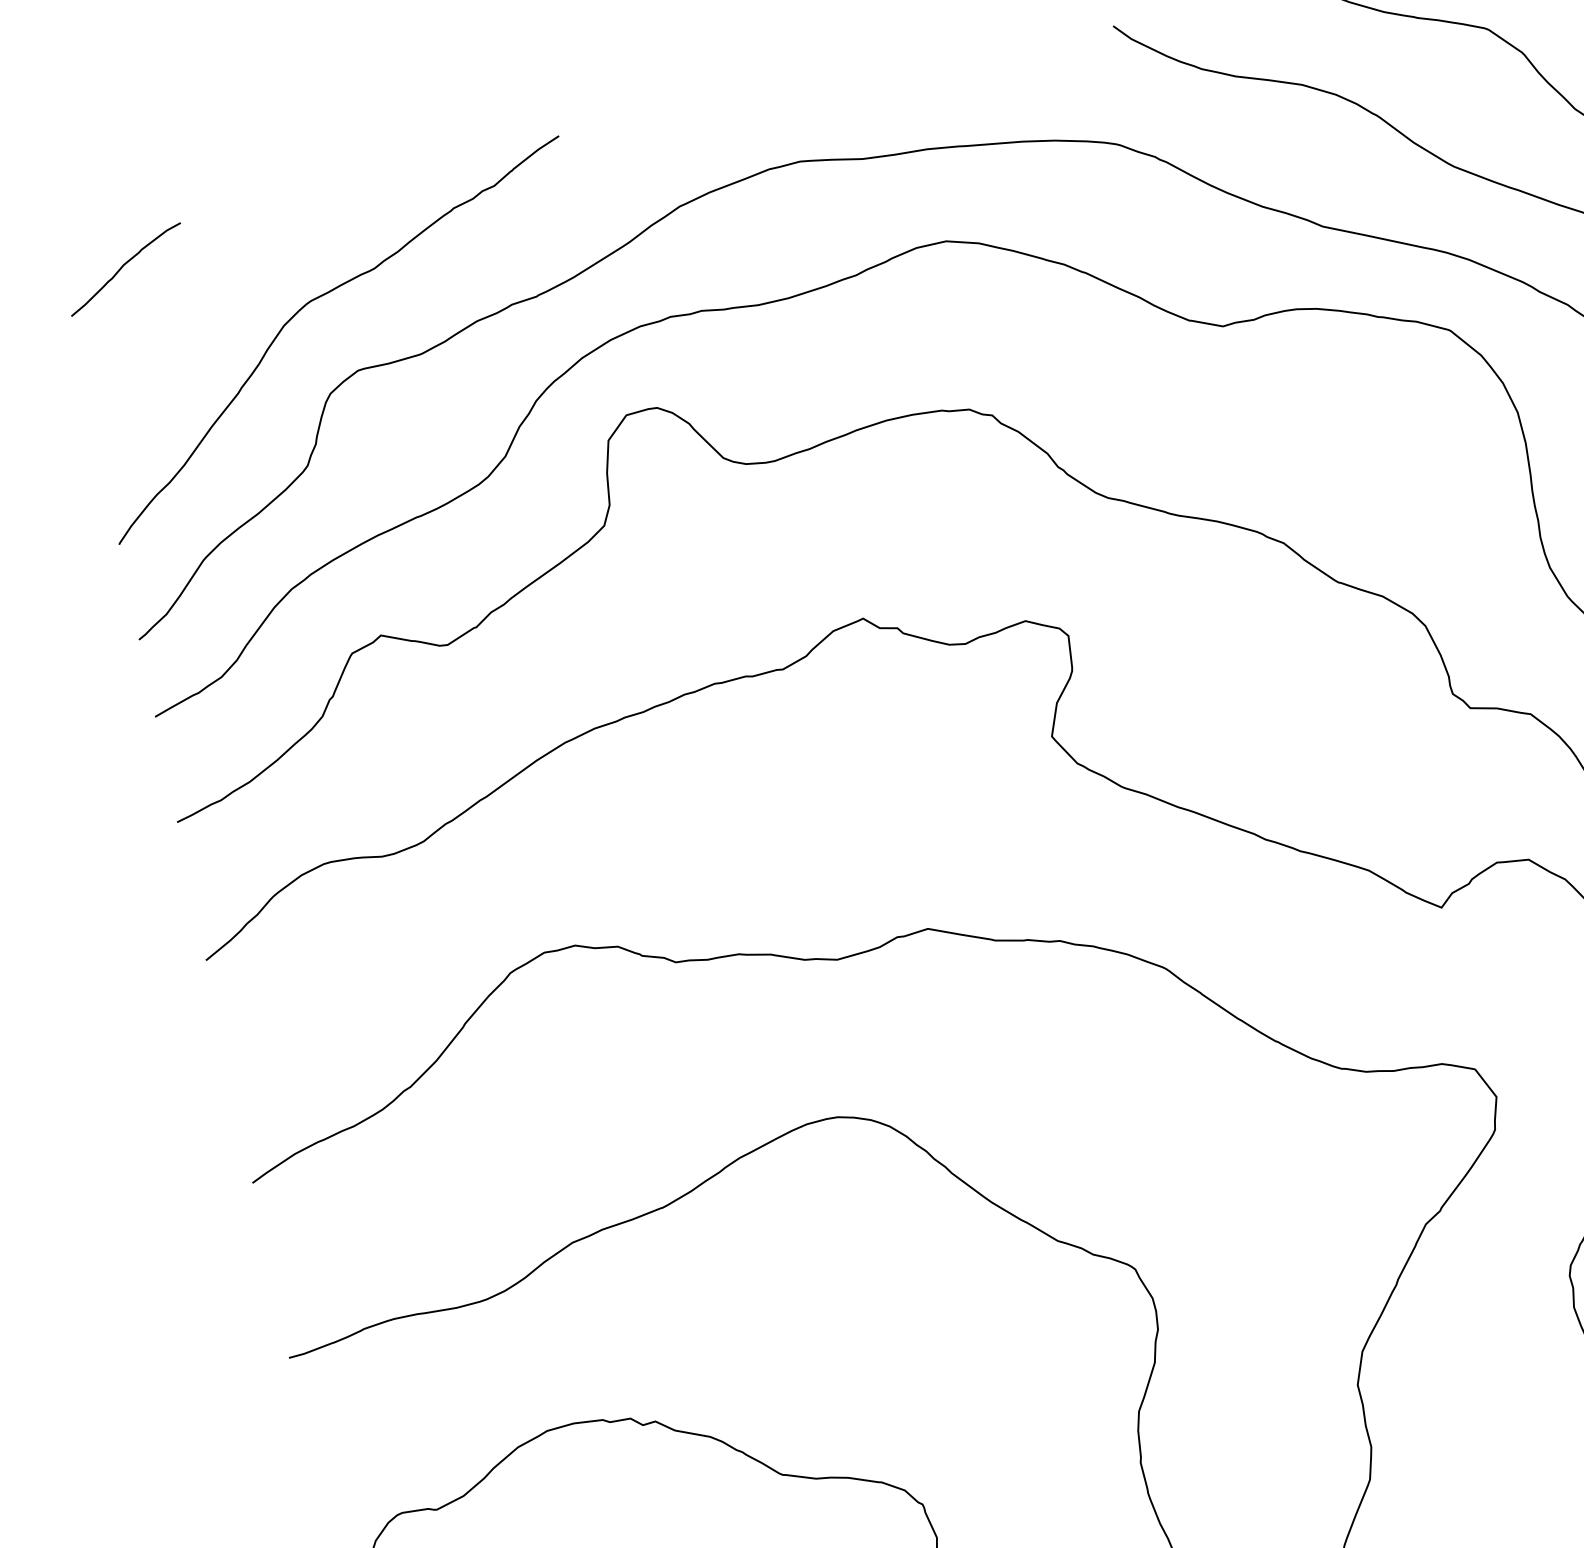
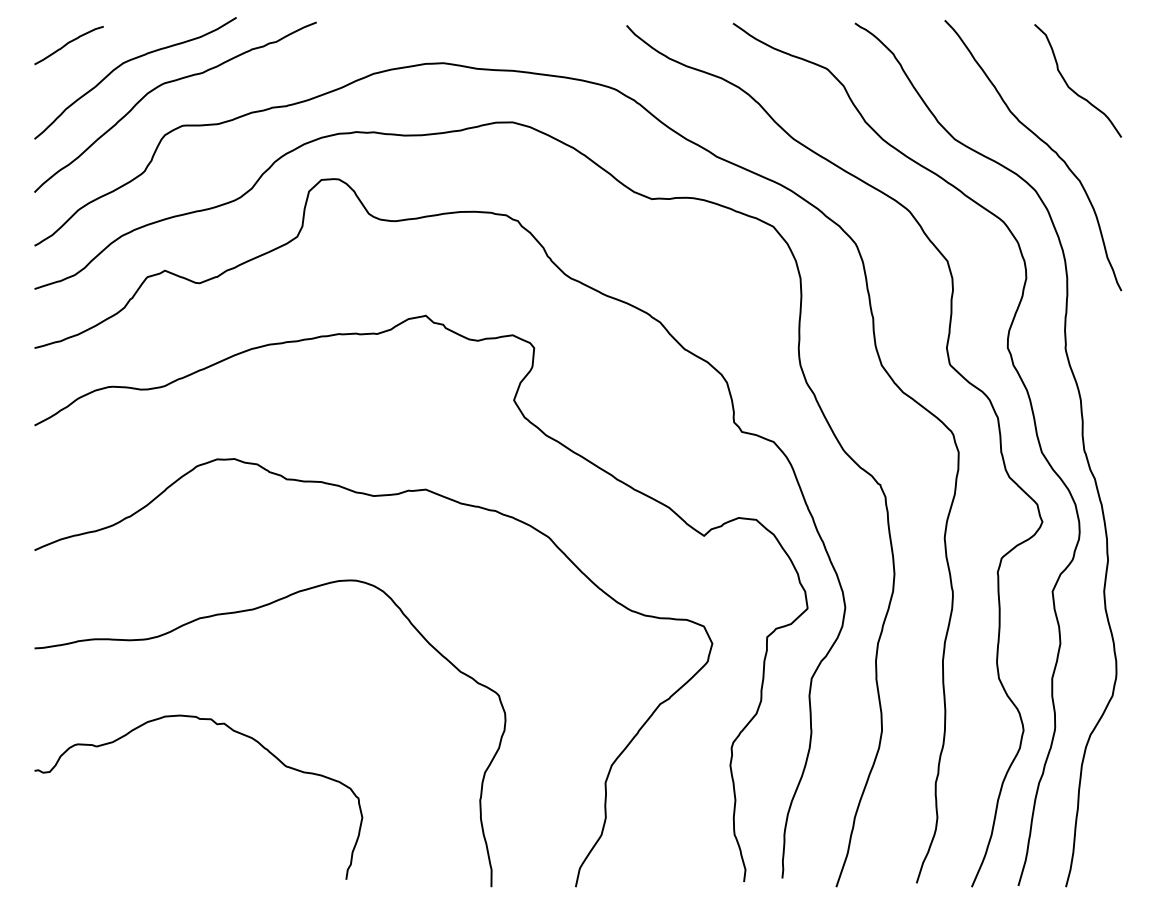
curve: (236, 278) -> (127, 62), added

